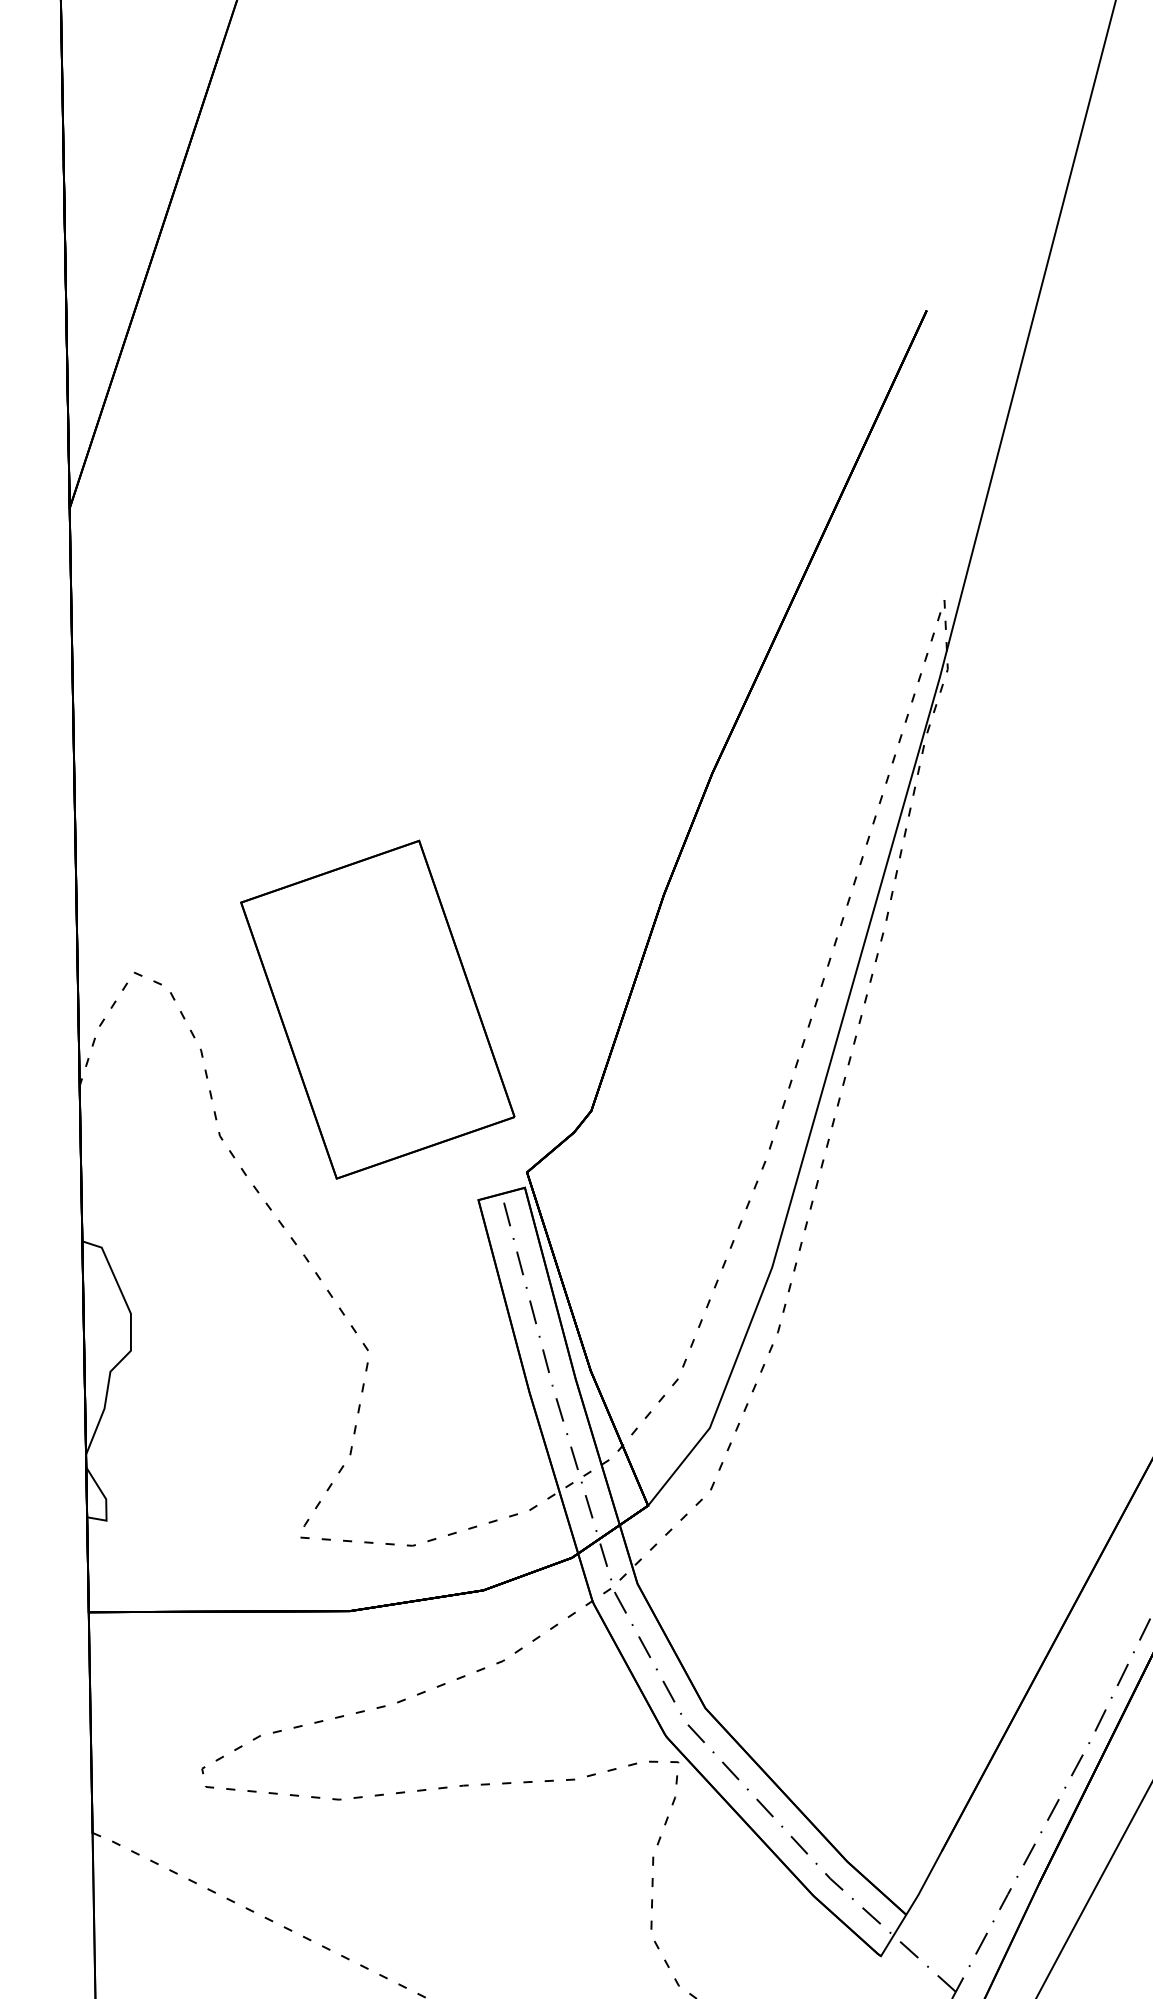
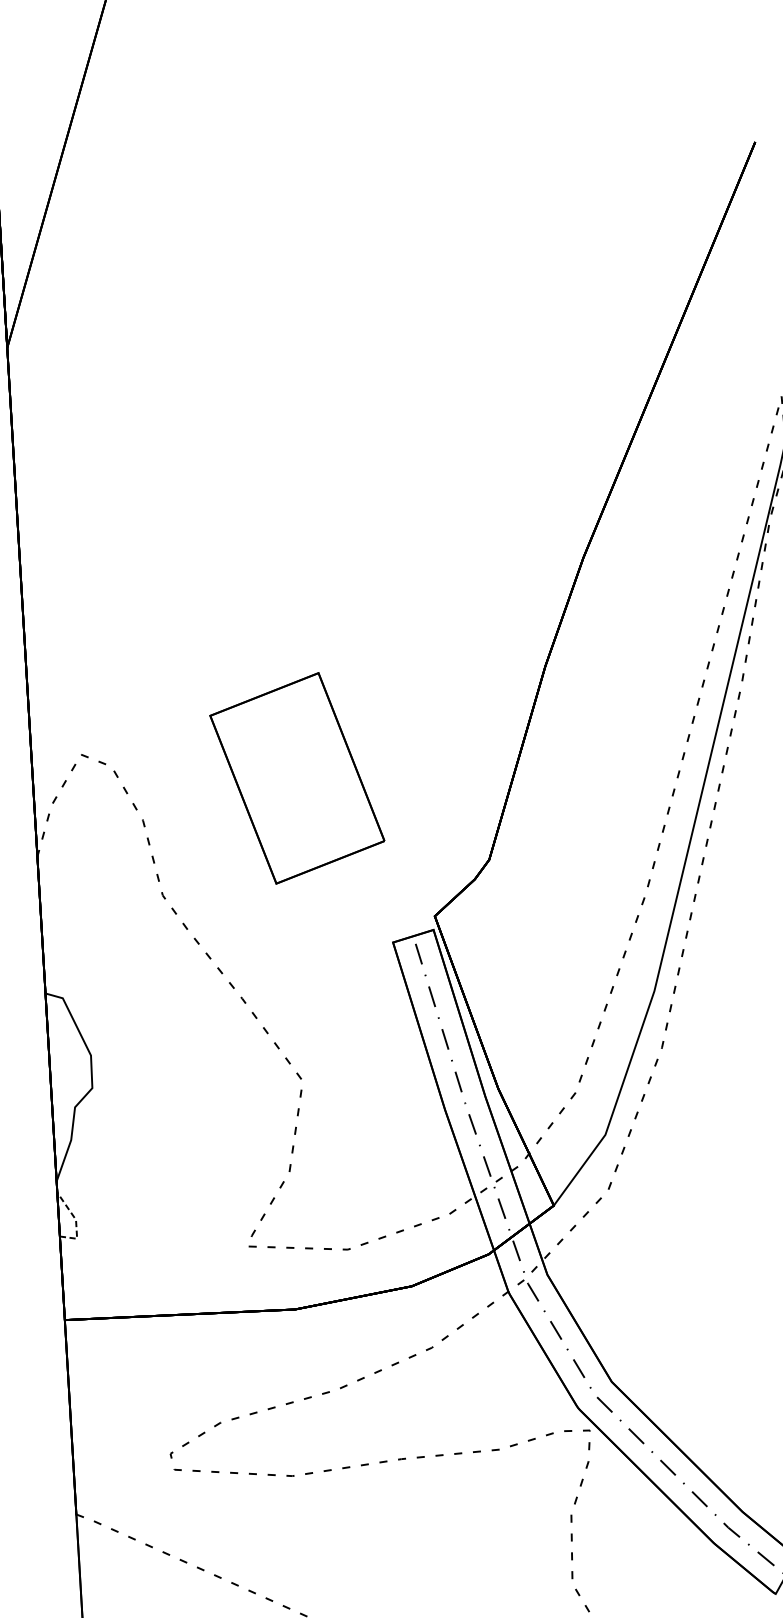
part: (377, 1009) -> (297, 778), size x0.7
line: (106, 1501) -> (76, 1221), solid -> dashed

